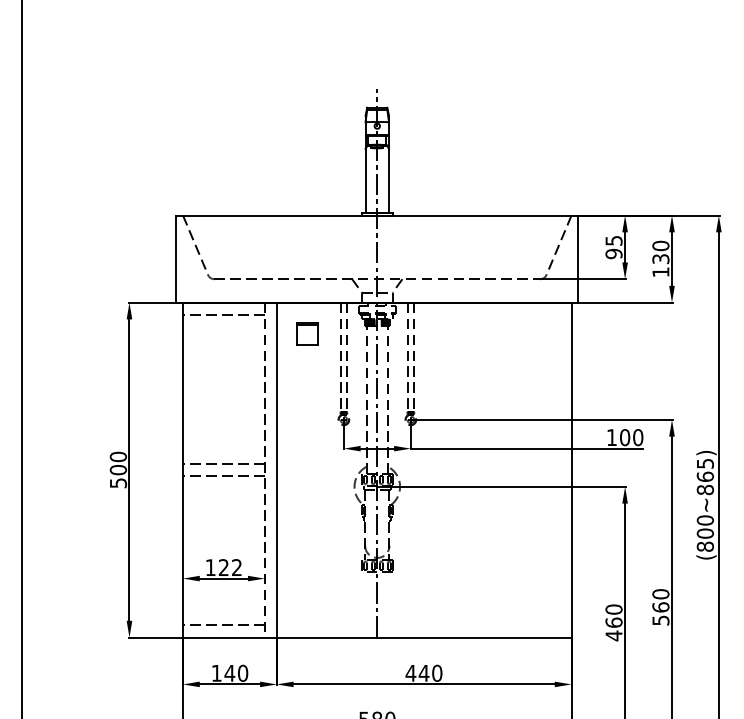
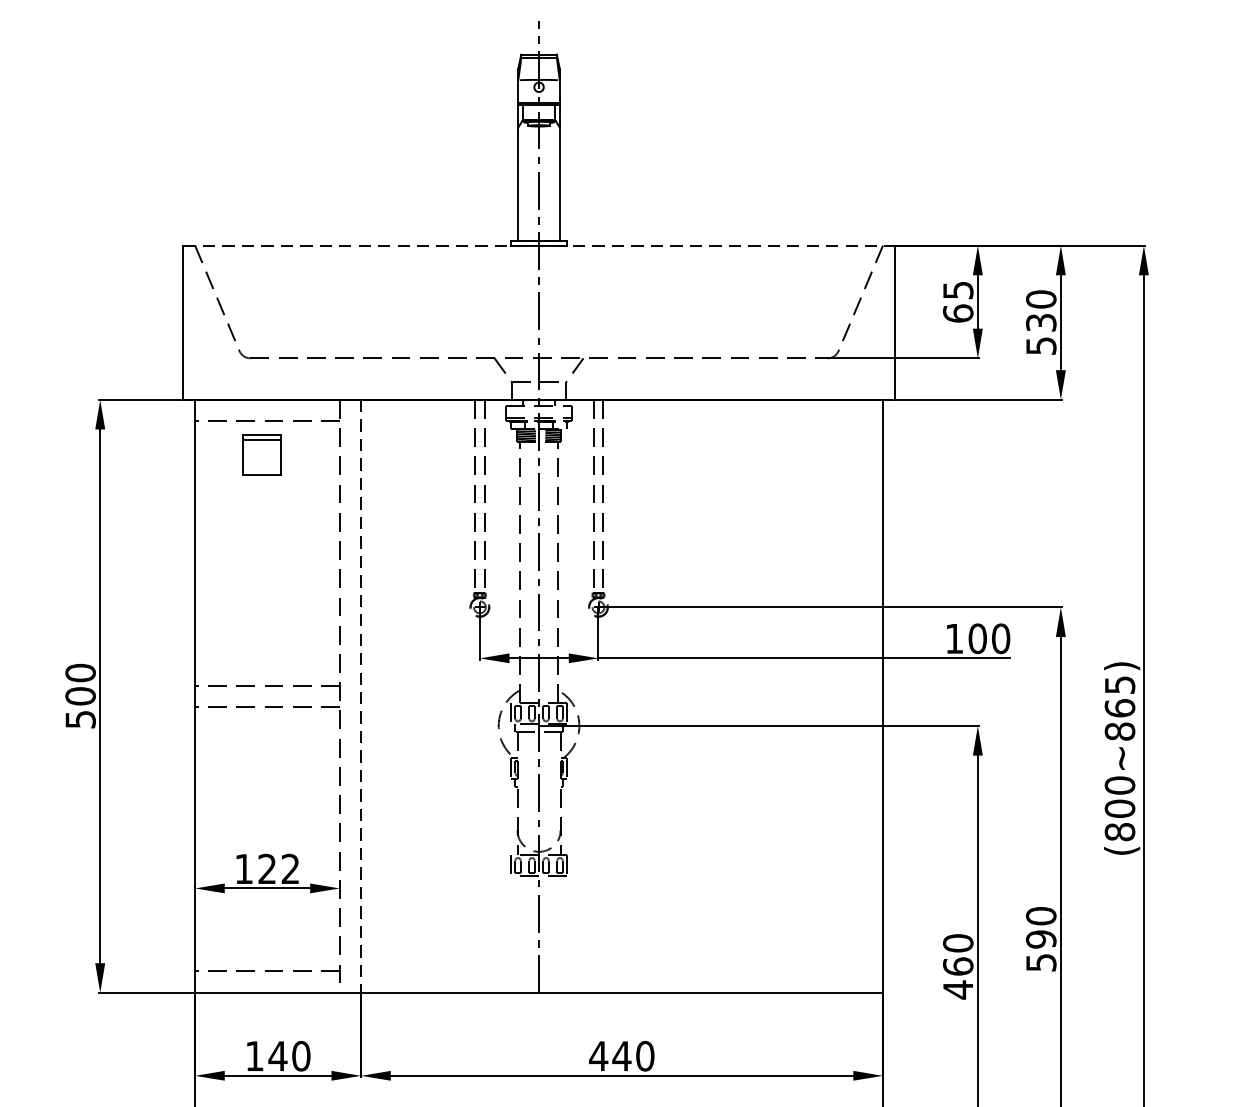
line: (377, 215) -> (539, 245), solid -> dashed
text: (613, 253) -> (957, 312), 95 -> 65
text: (660, 272) -> (1040, 346), 130 -> 530
part: (307, 333) -> (261, 454), moved
line: (276, 470) -> (360, 697), solid -> dashed
text: (660, 607) -> (1040, 939), 560 -> 590

